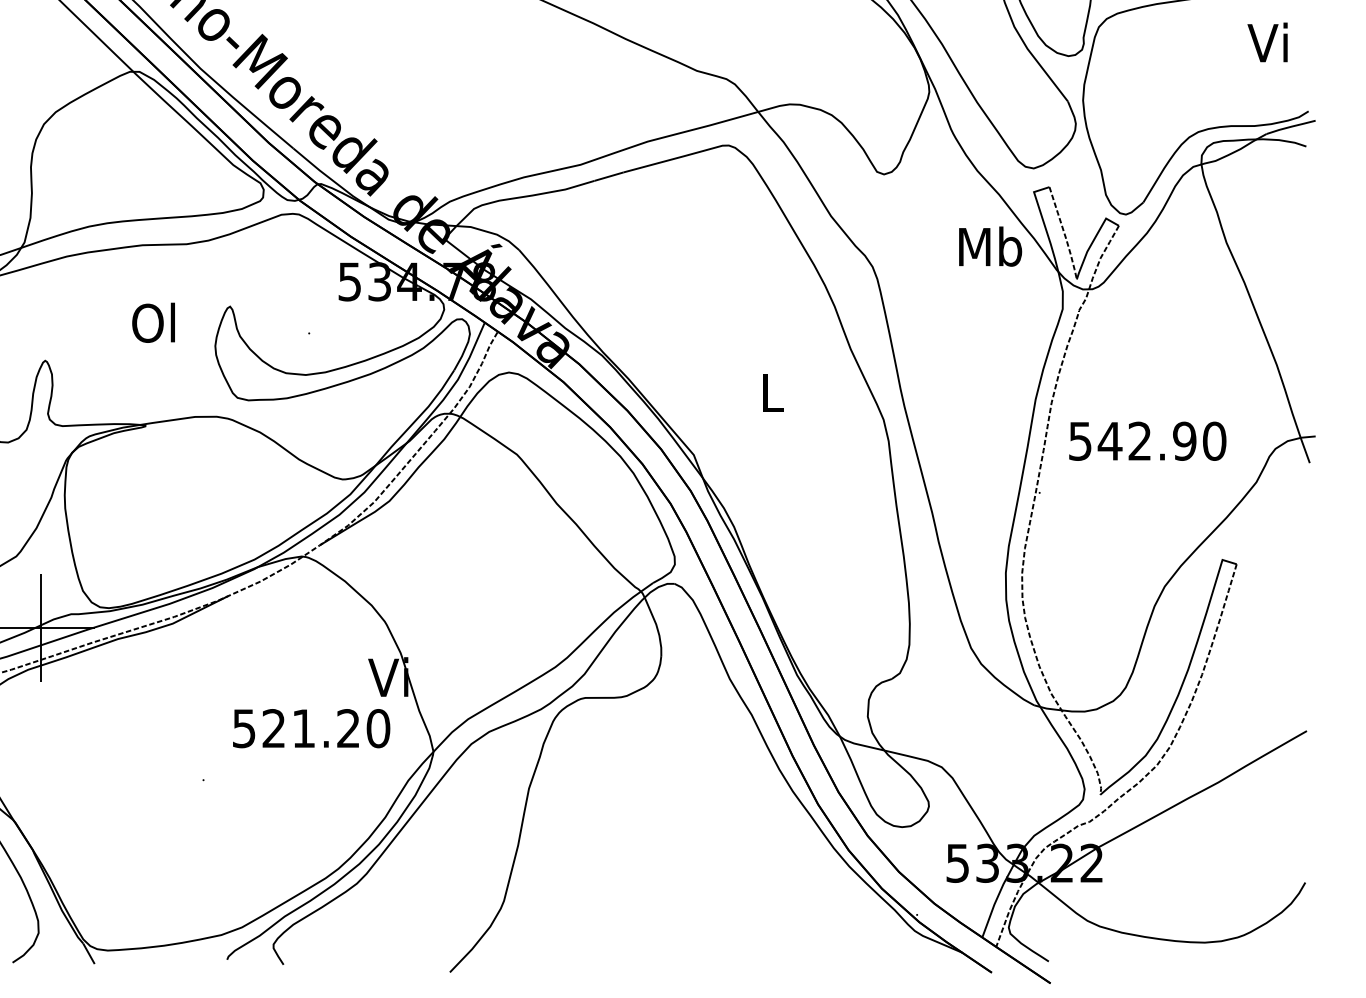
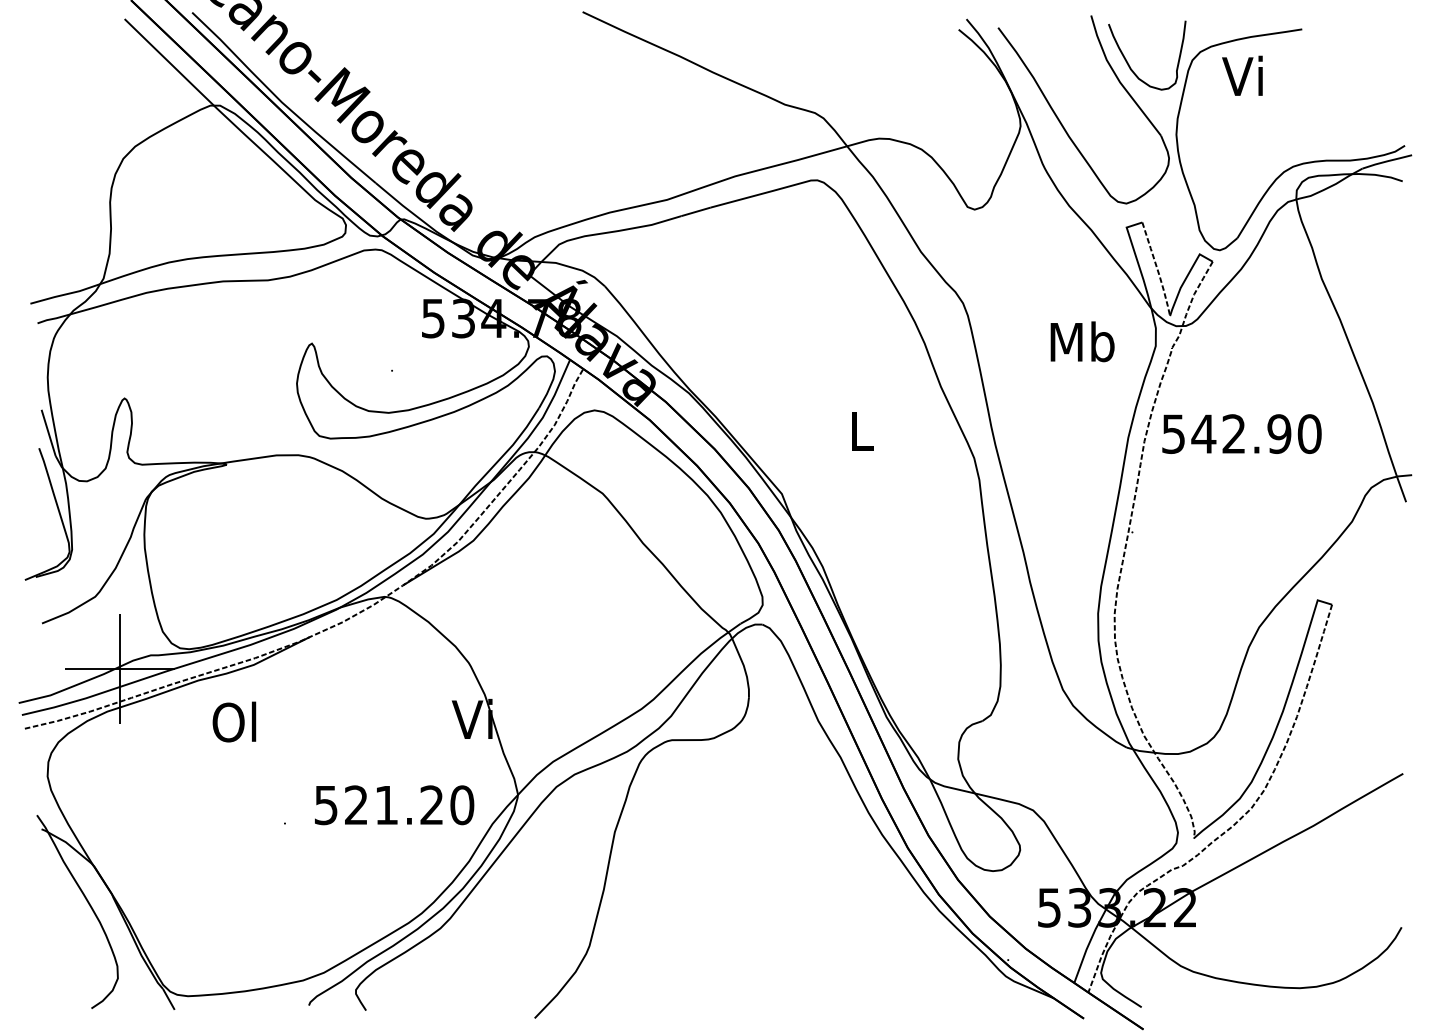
text: (1267, 42) -> (1242, 75), moved
text: (990, 246) -> (1082, 341), moved
text: (153, 322) -> (234, 721), moved
text: (1147, 440) -> (1241, 433), moved
text: (311, 728) -> (394, 805), moved

